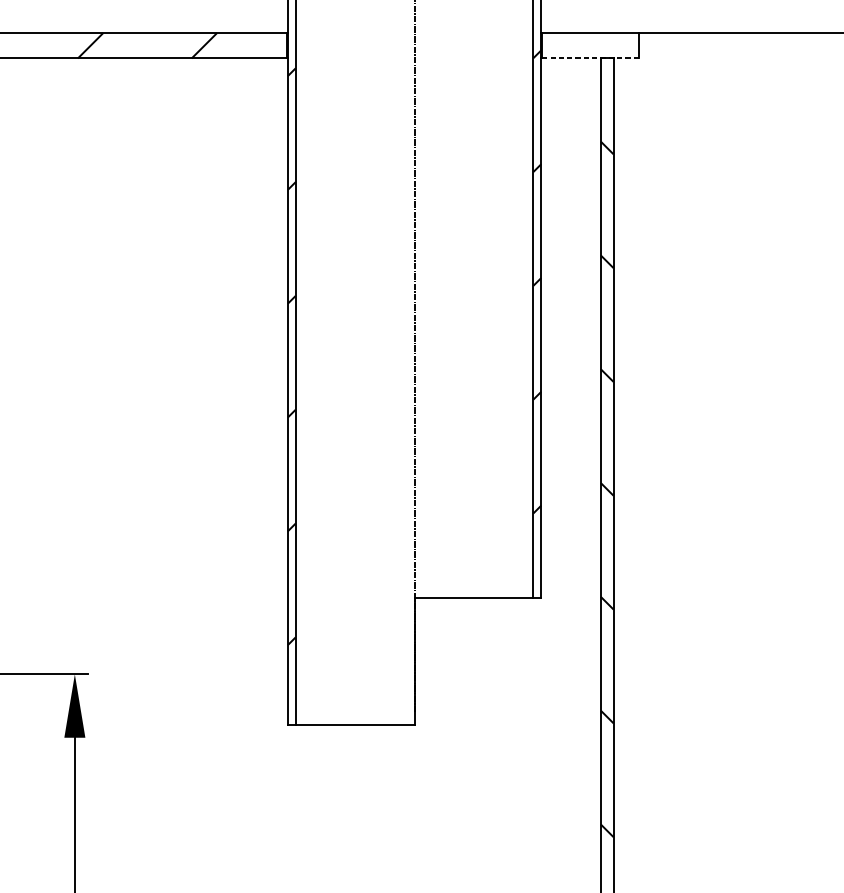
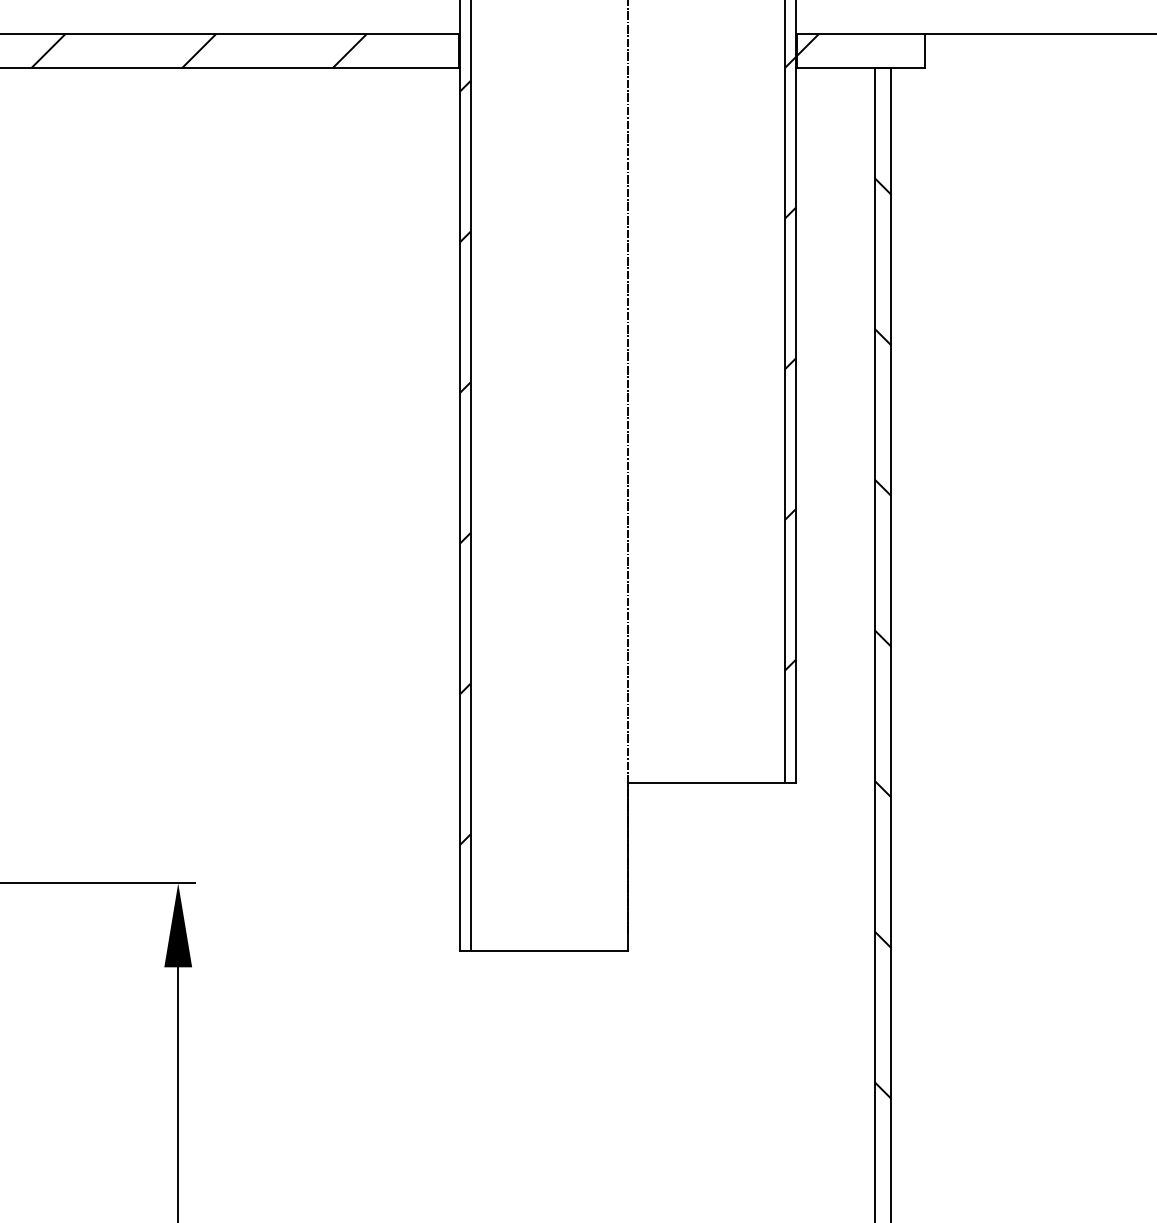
hatch: (550, 41) -> (807, 45), added
line: (590, 58) -> (860, 67), dashed -> solid

